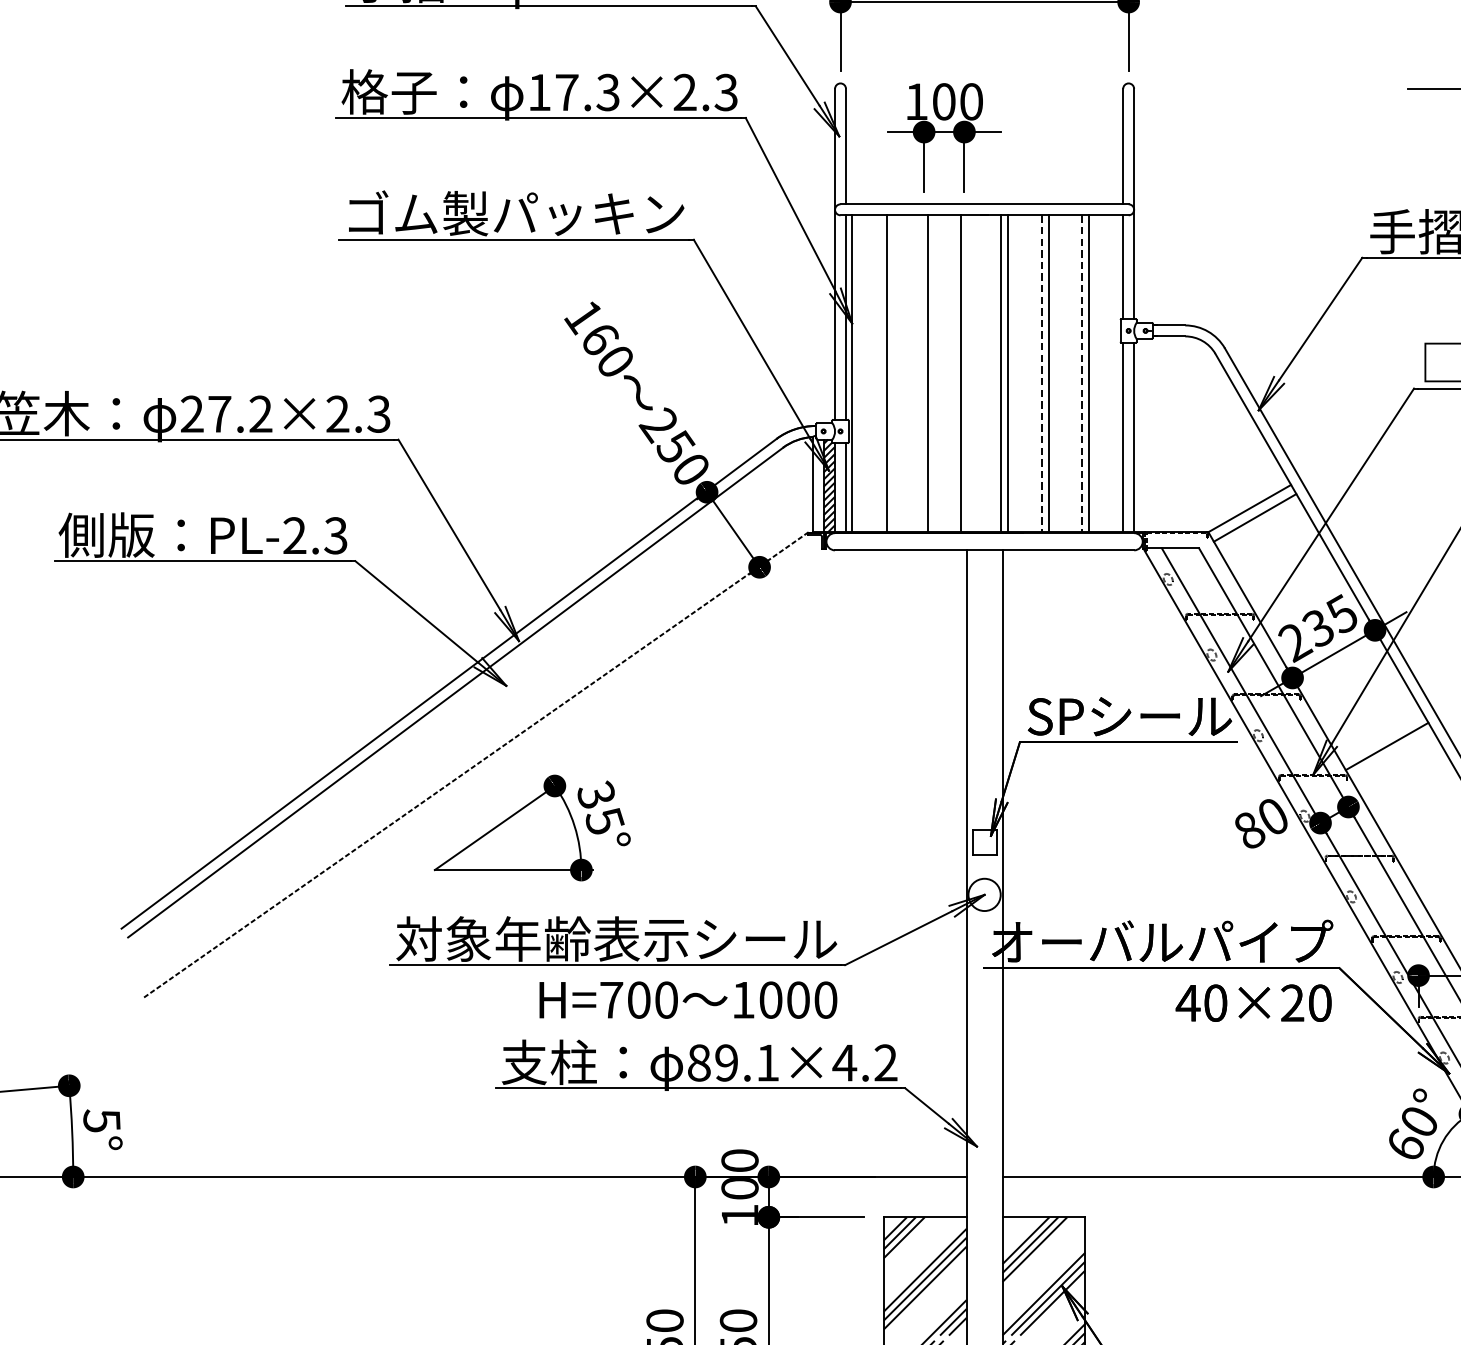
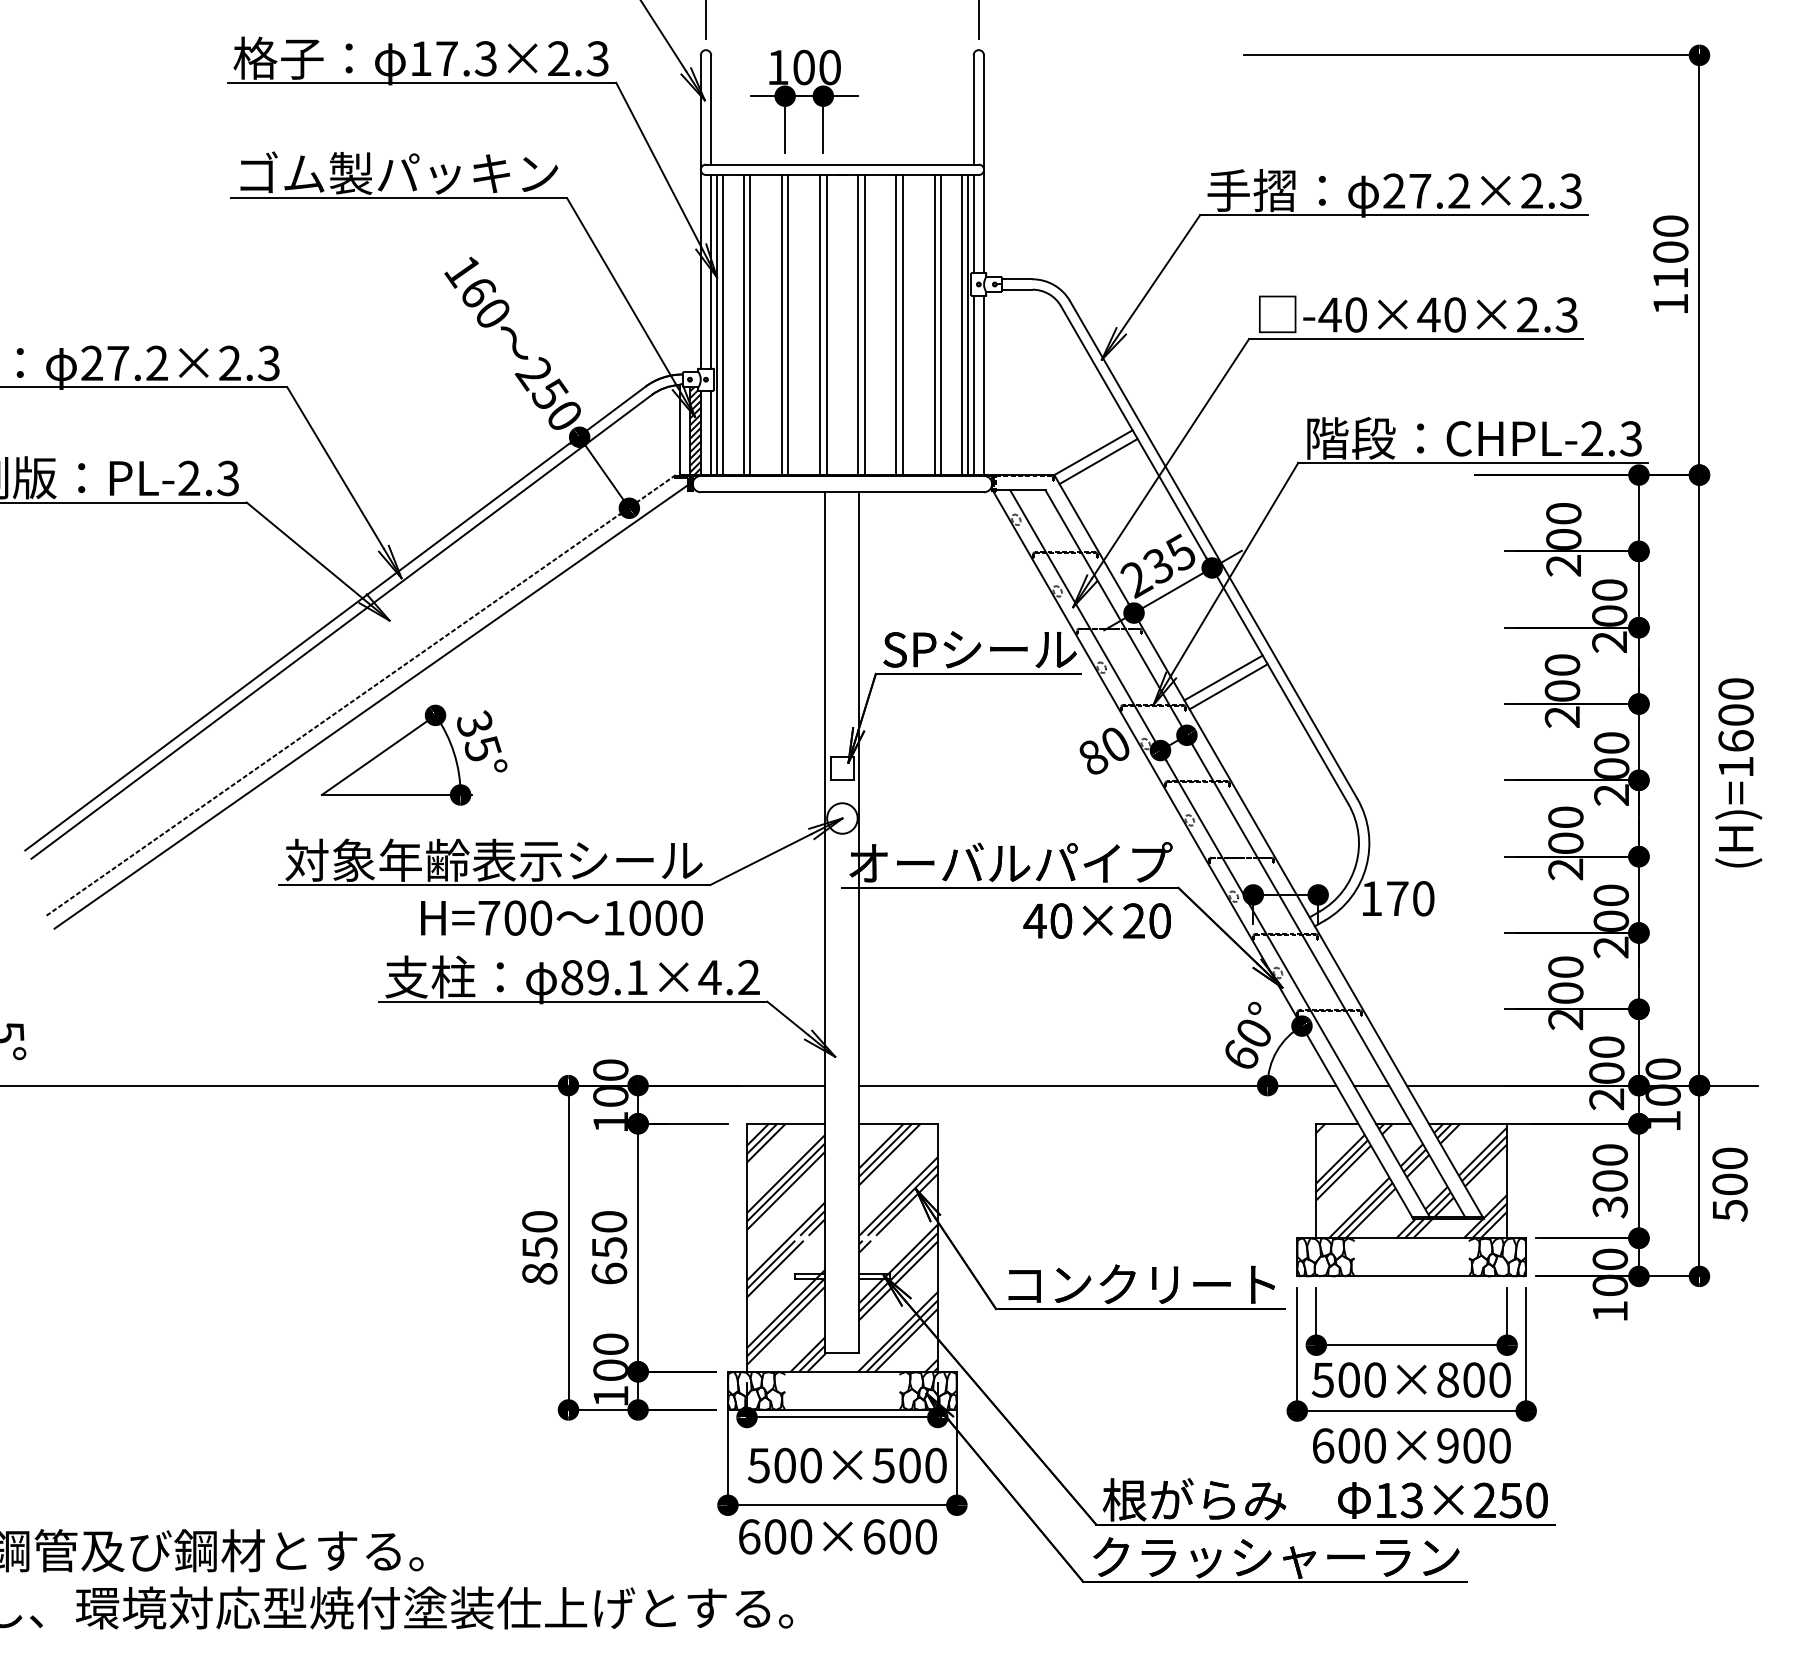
line: (859, 374) -> (723, 325), added
line: (880, 374) -> (743, 325), added
line: (920, 374) -> (781, 325), added
line: (967, 374) -> (826, 325), added
line: (1041, 374) -> (896, 325), dashed -> solid
line: (1081, 374) -> (934, 325), dashed -> solid
line: (1110, 374) -> (961, 325), added
line: (1117, 374) -> (968, 325), added
line: (1392, 755) -> (1228, 686), added
line: (487, 776) -> (371, 706), added

